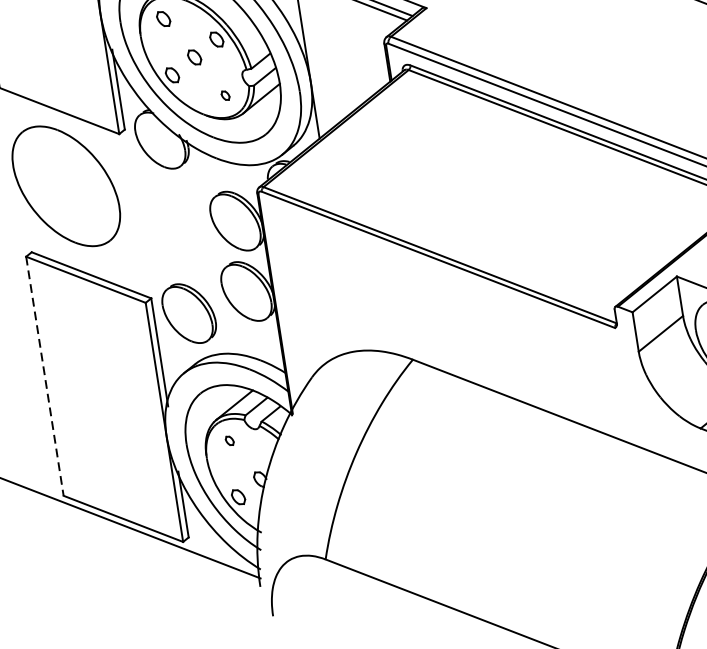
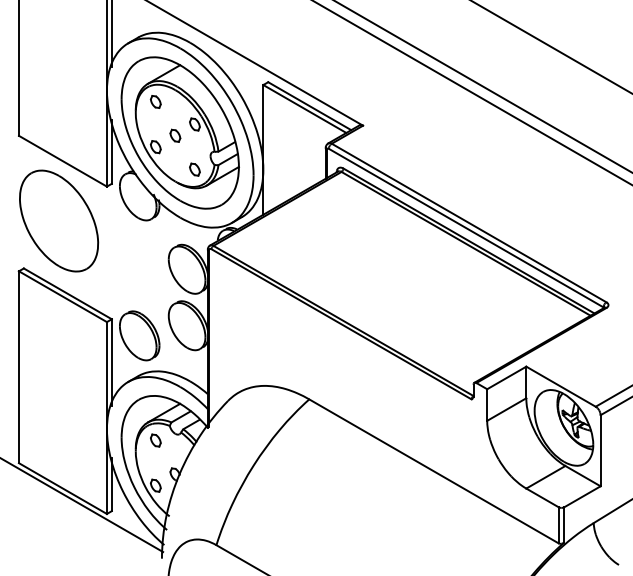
part: (225, 95) -> (194, 169), size x1.67
line: (44, 376) -> (18, 367), dashed -> solid
part: (229, 440) -> (155, 440), size x1.67

